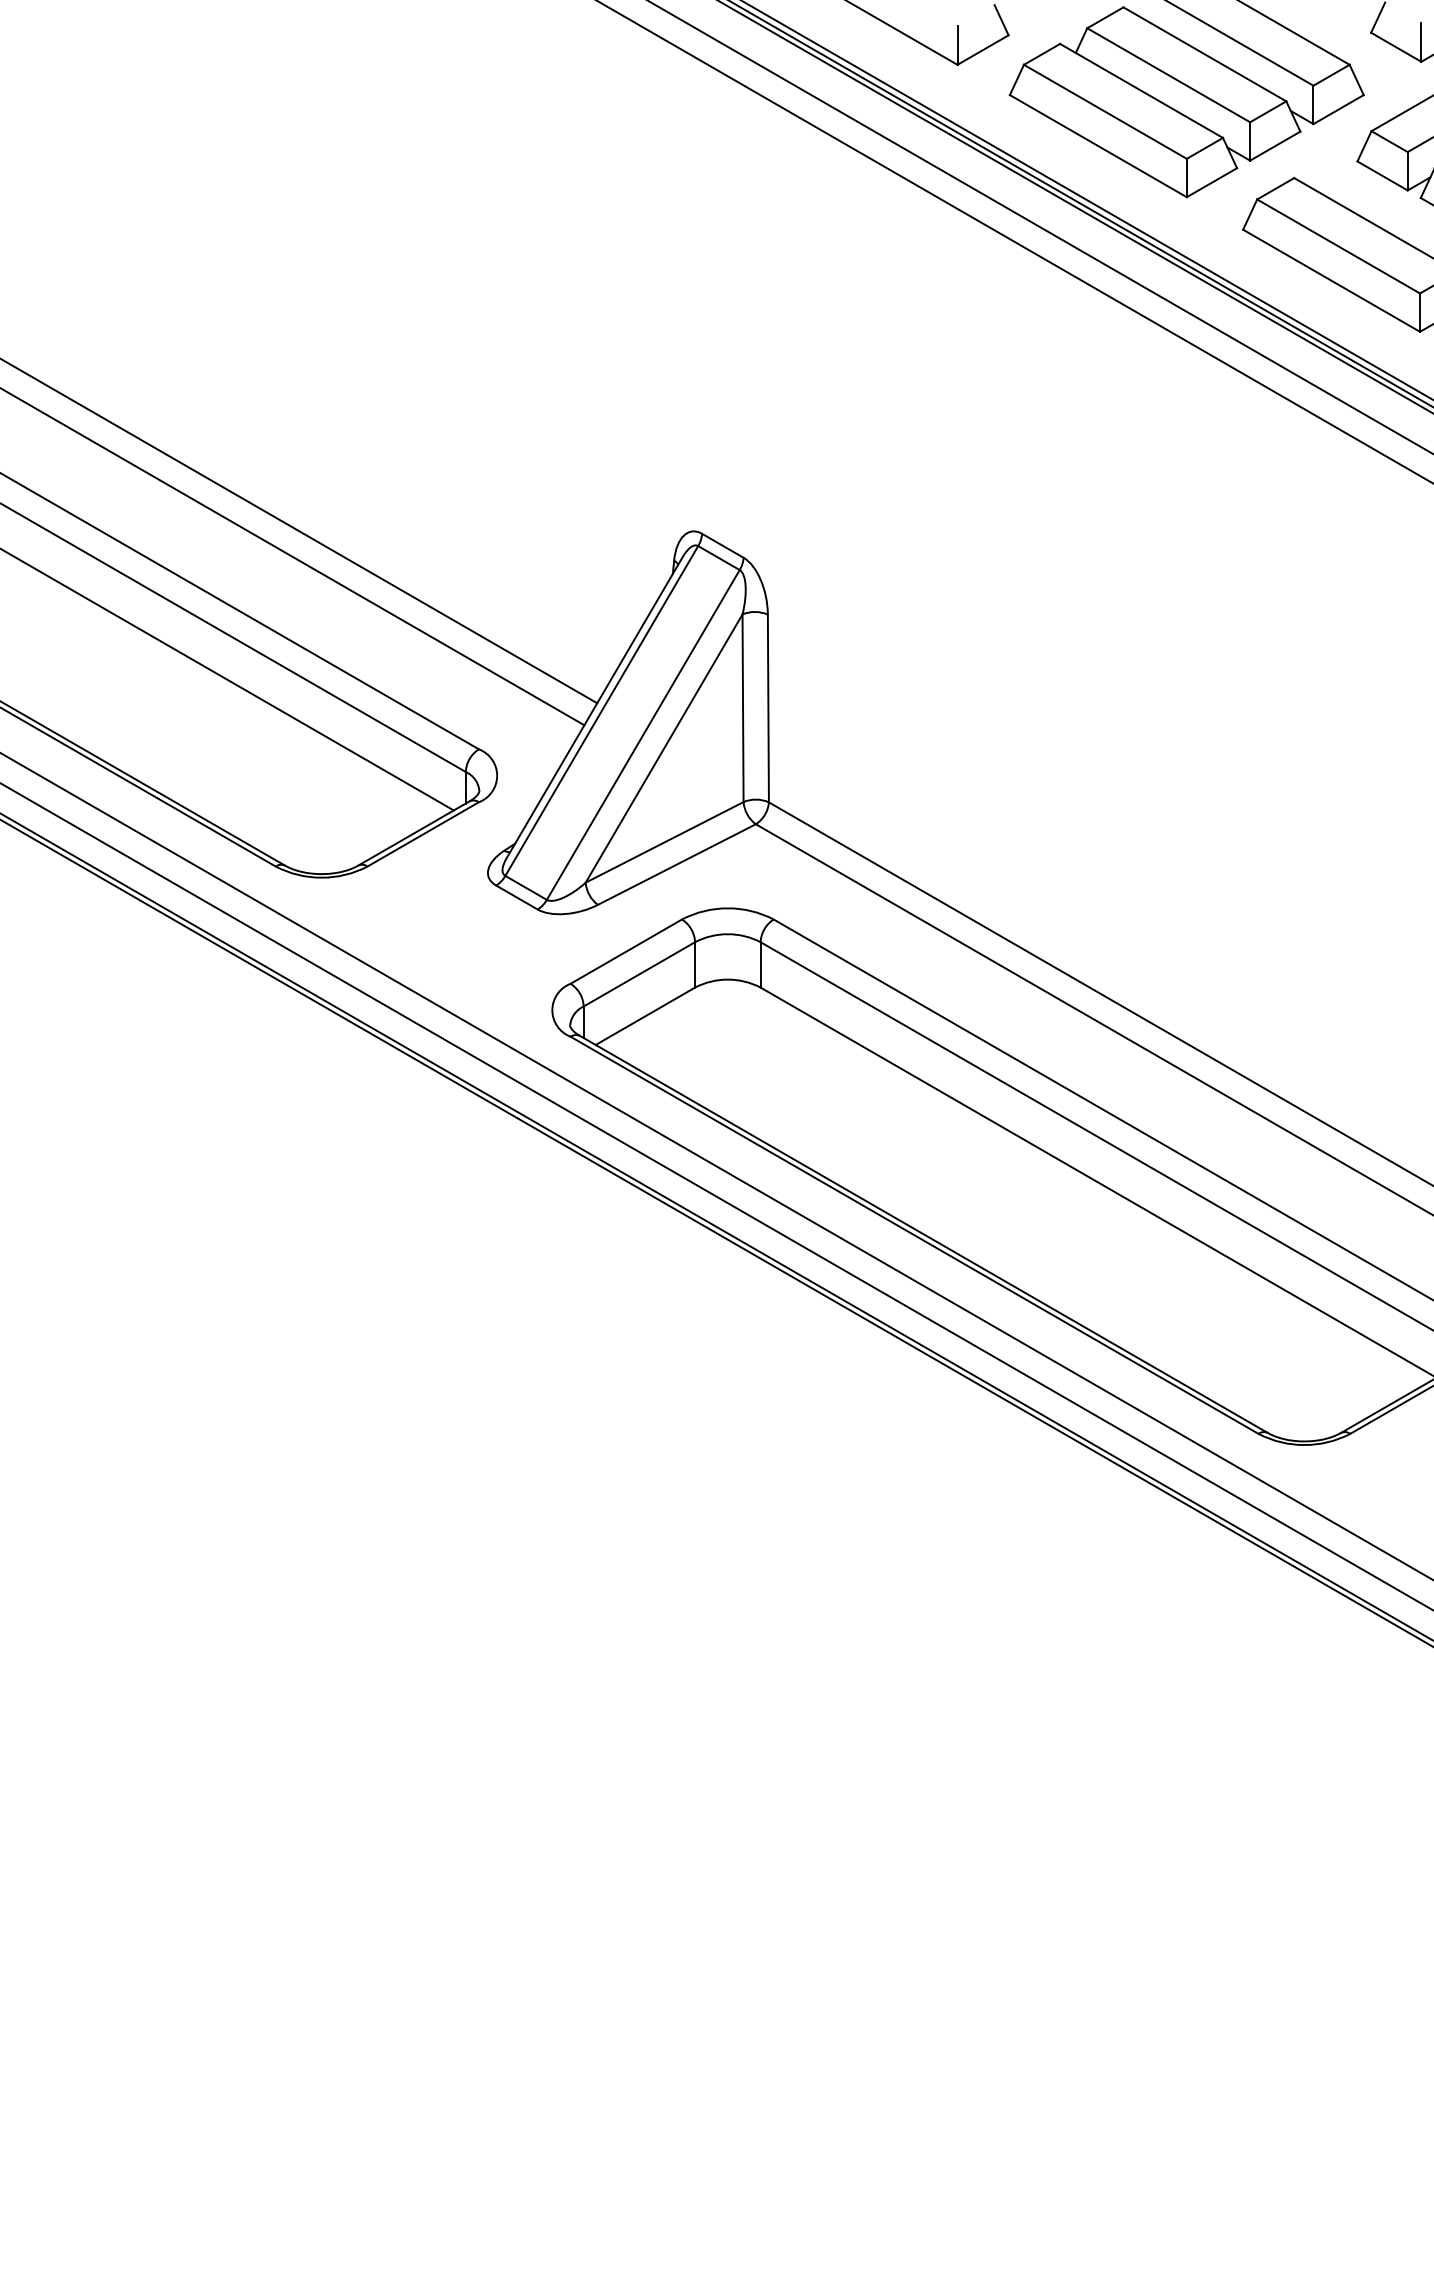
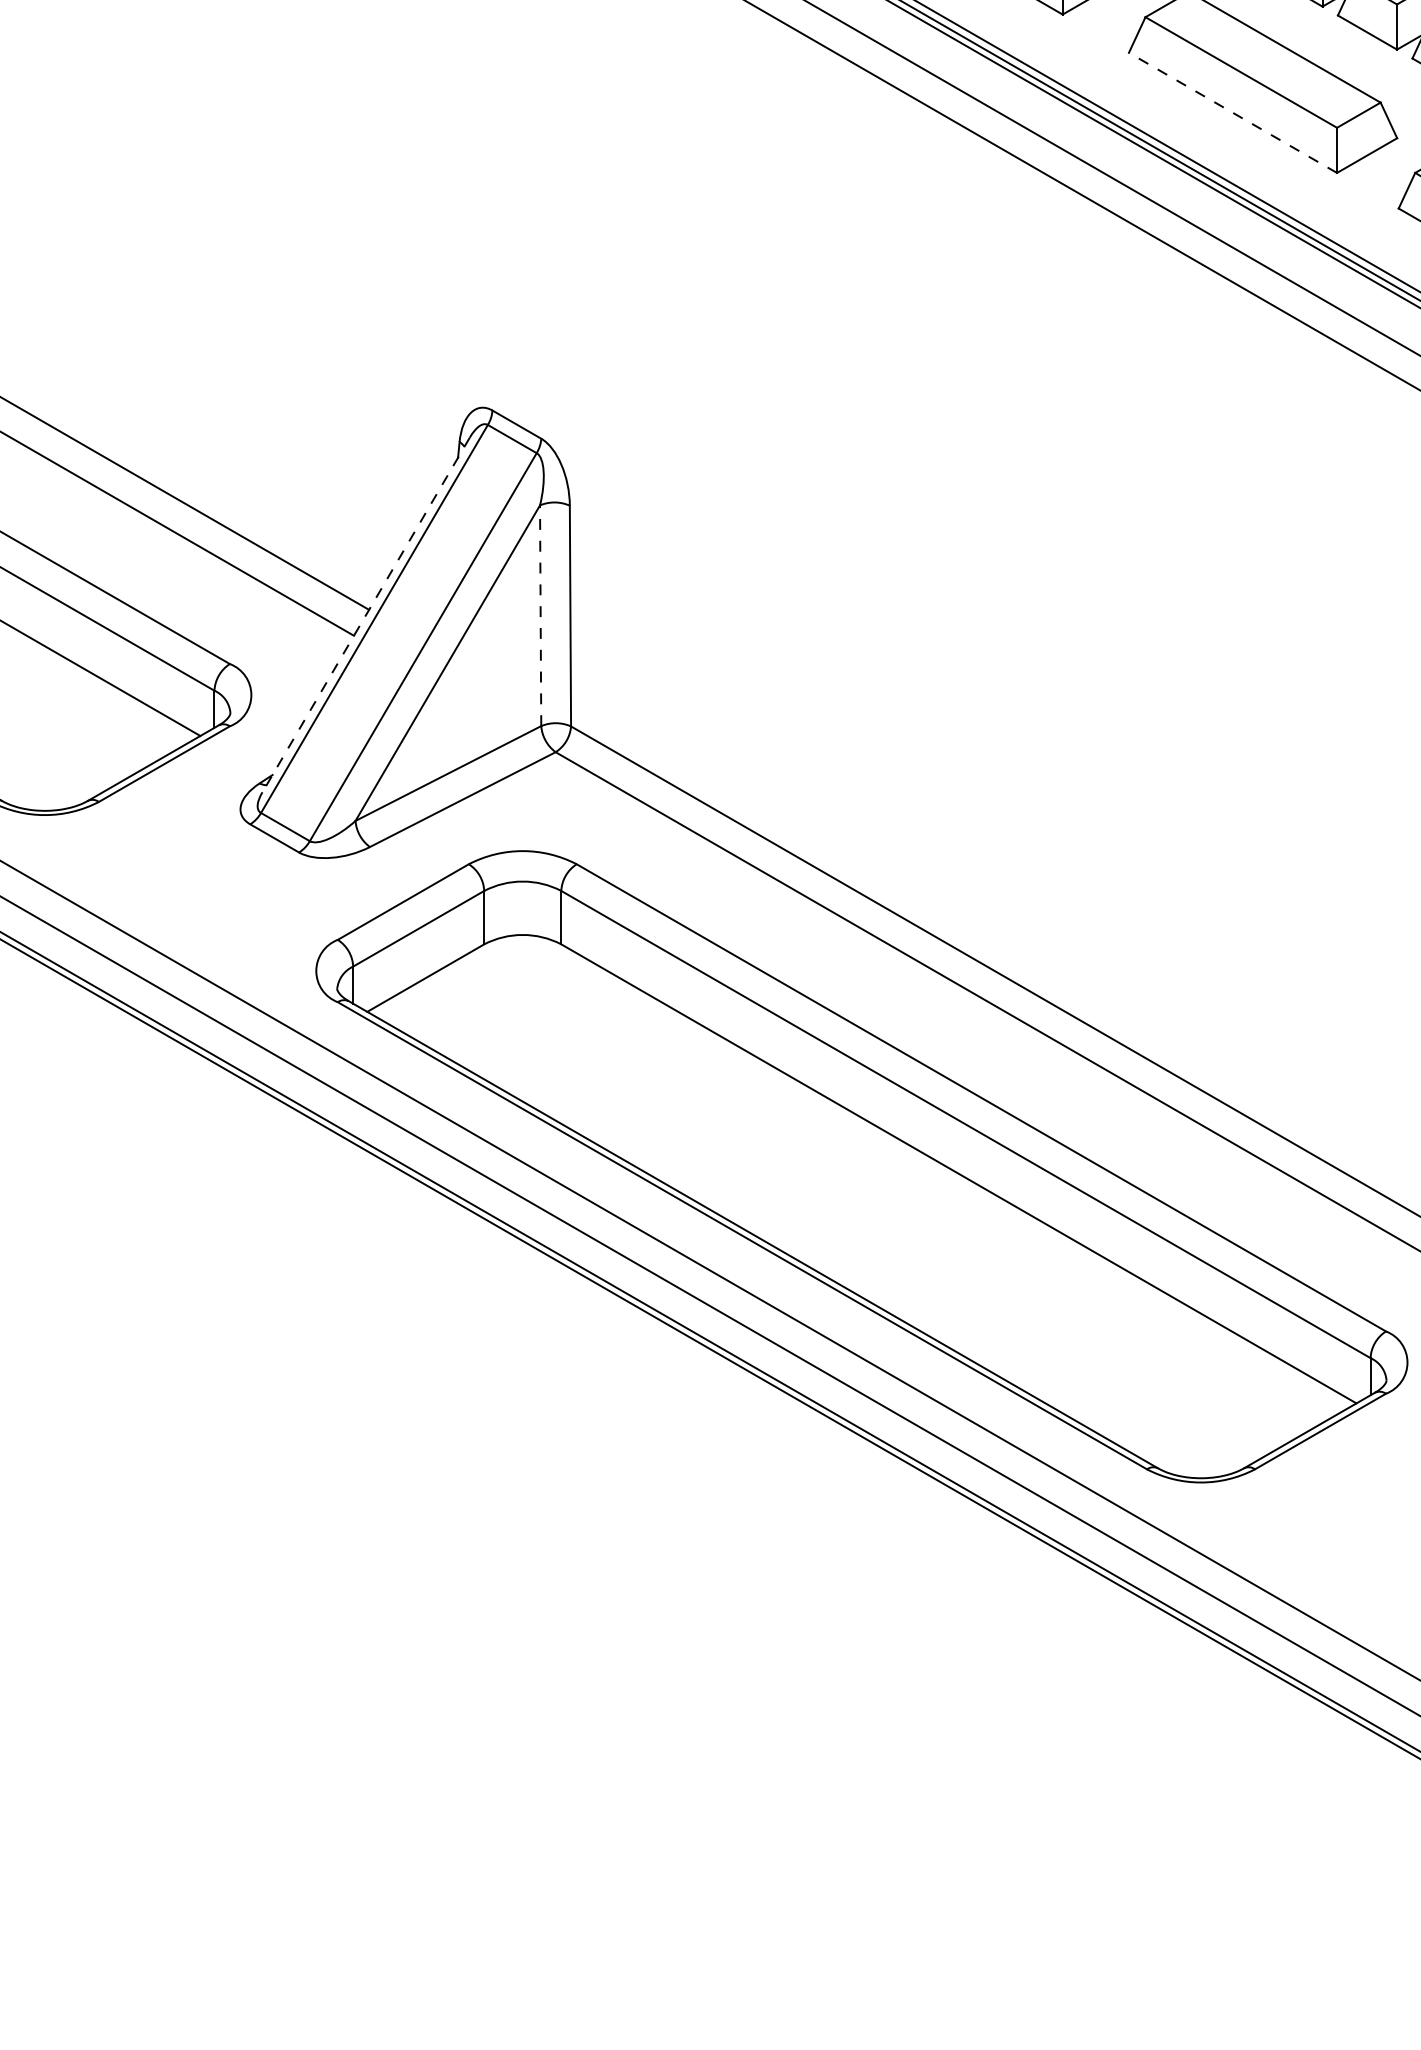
line: (1331, 280) -> (1232, 112), solid -> dashed
line: (594, 707) -> (365, 614), solid -> dashed
line: (743, 708) -> (541, 616), solid -> dashed

